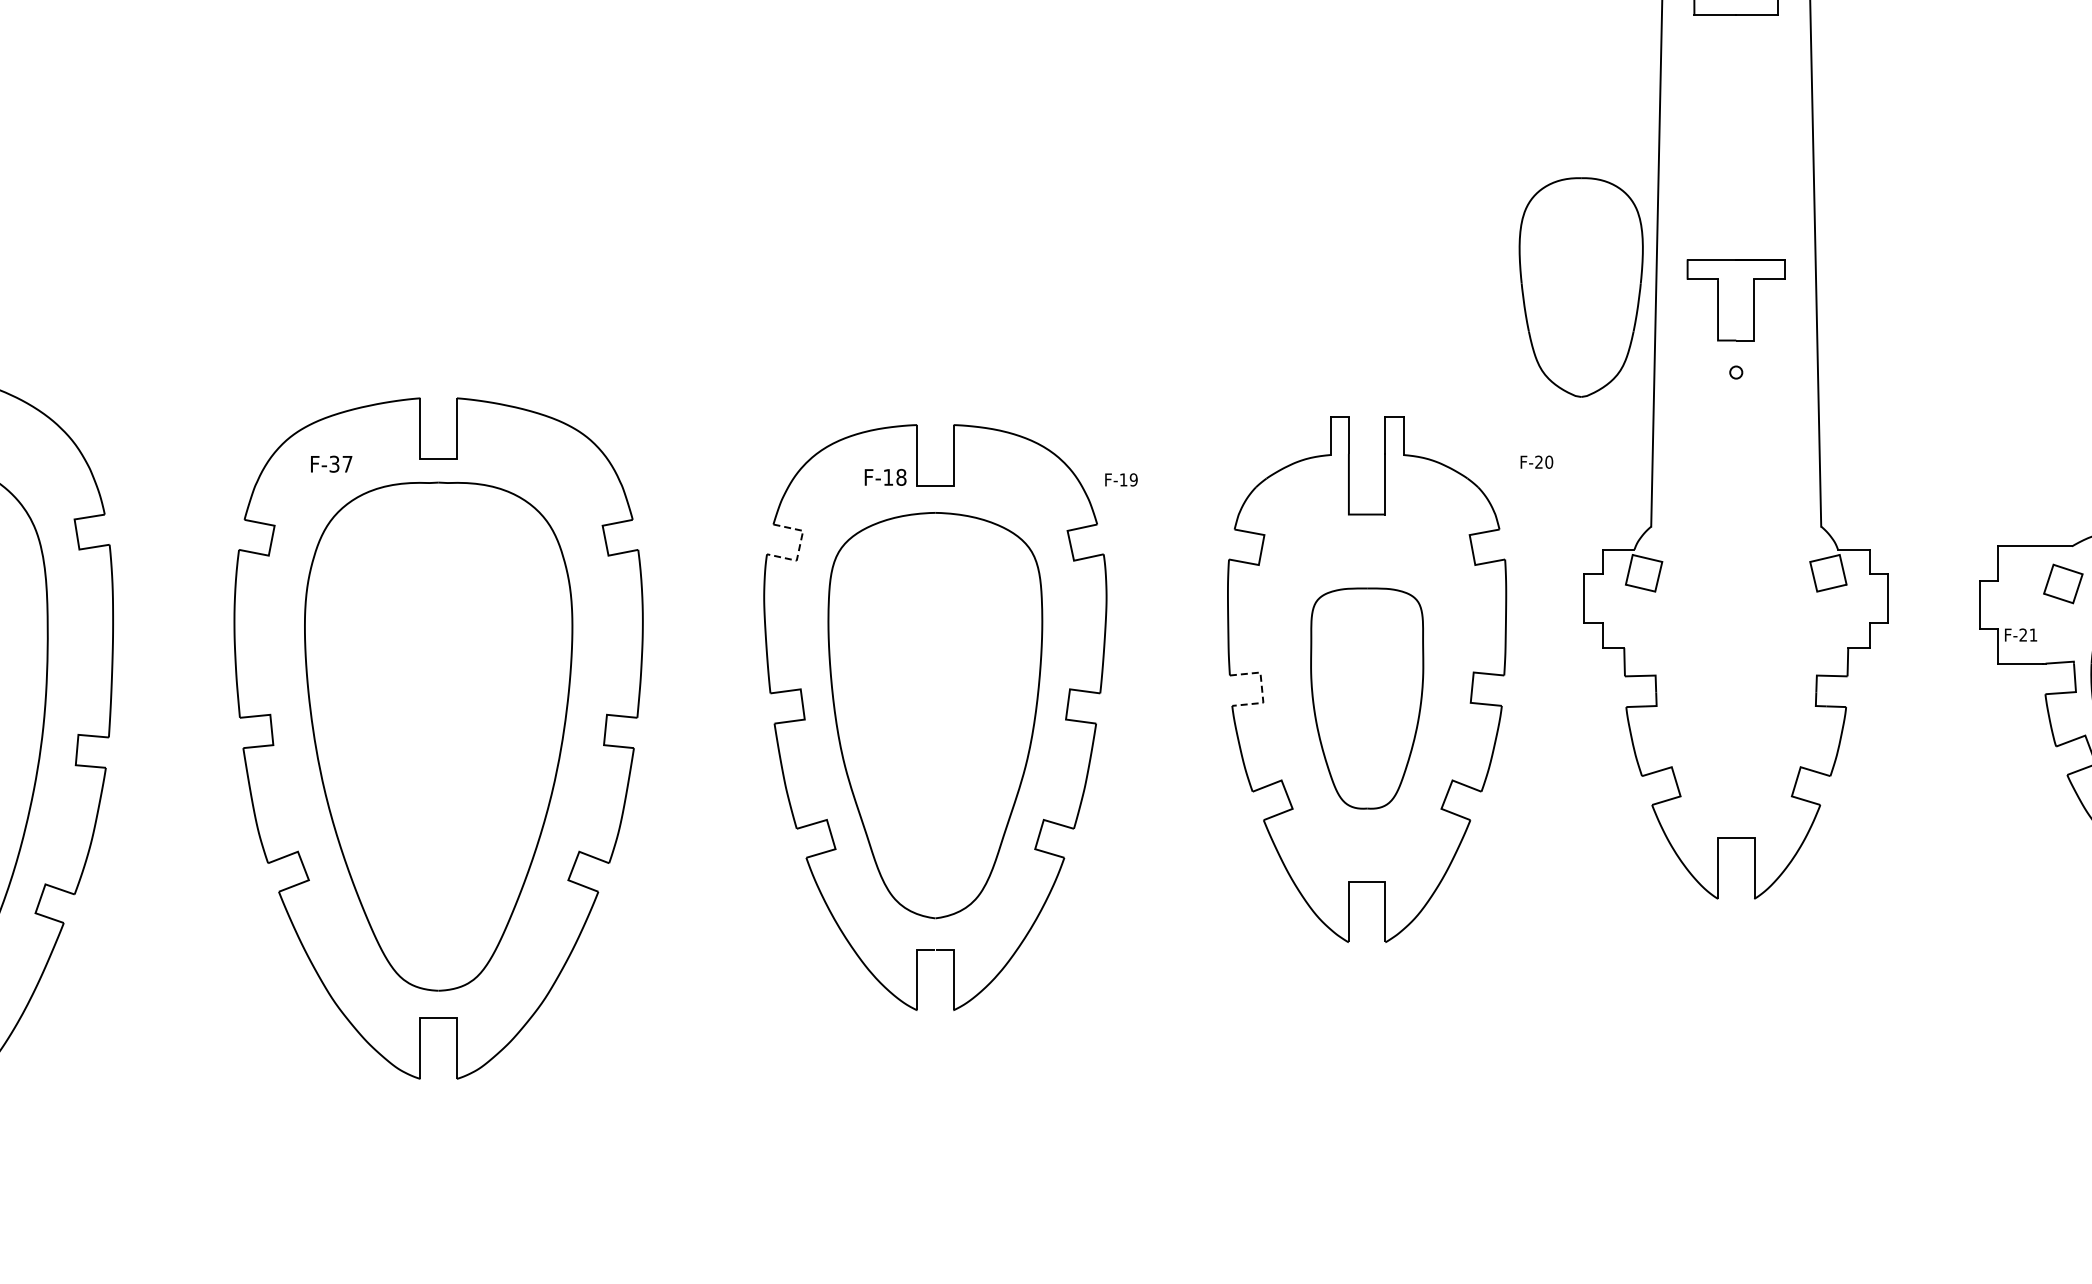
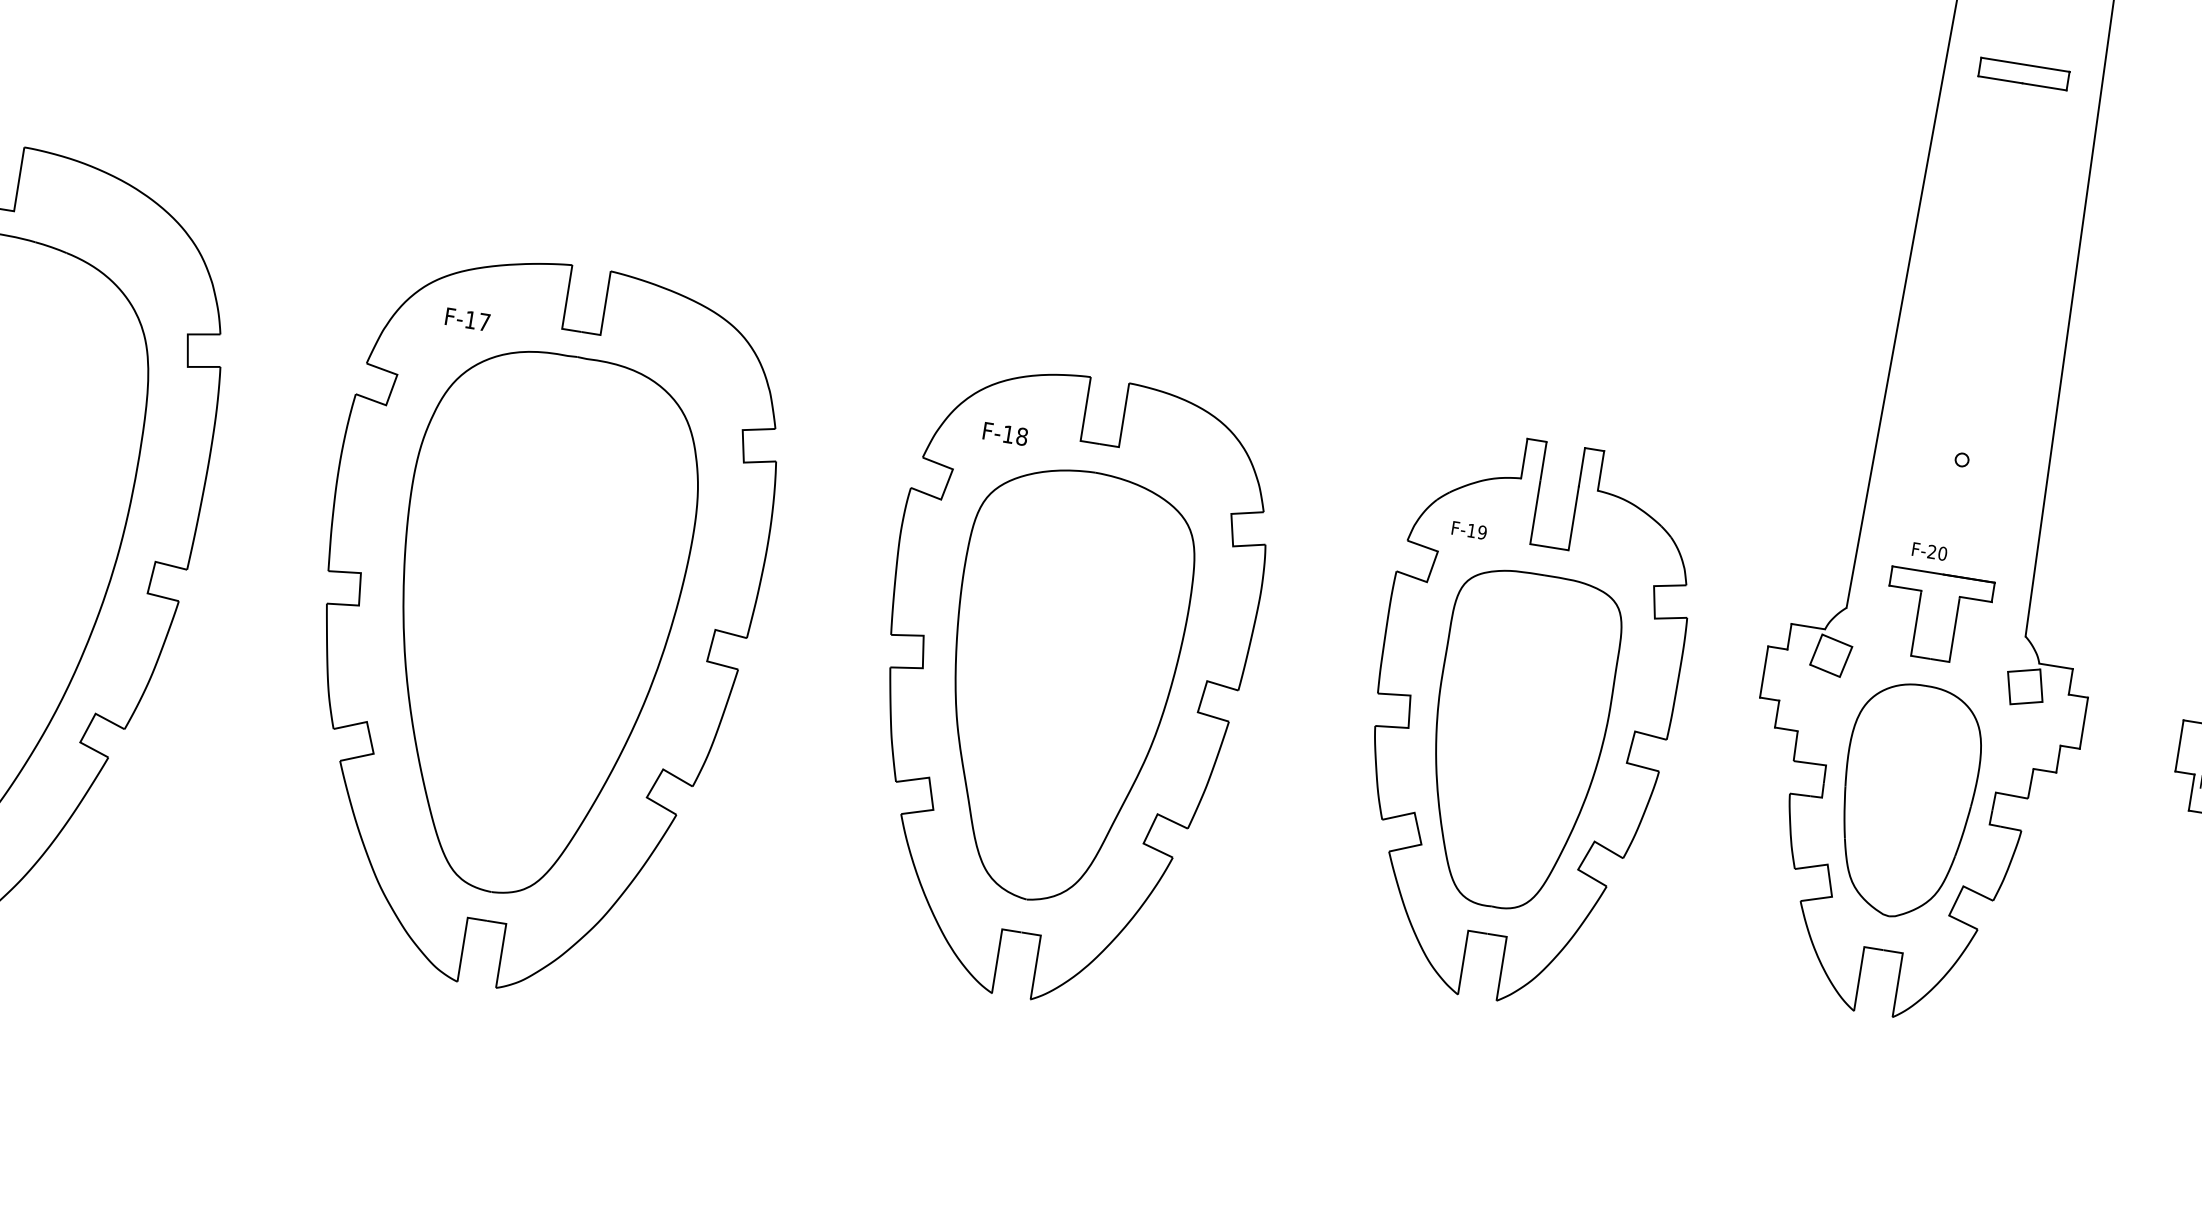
part: (1580, 287) -> (1906, 800), moved
part: (1735, 300) -> (1936, 616), moved
text: (1536, 461) -> (1929, 550), moved
text: (334, 463) -> (470, 319), F-37 -> F-17
text: (885, 477) -> (1005, 434), moved
text: (1121, 479) -> (1469, 530), moved
line: (799, 546) -> (946, 485), dashed -> solid
line: (1261, 688) -> (1408, 712), dashed -> solid
part: (1367, 698) -> (1518, 740), size x1.43

